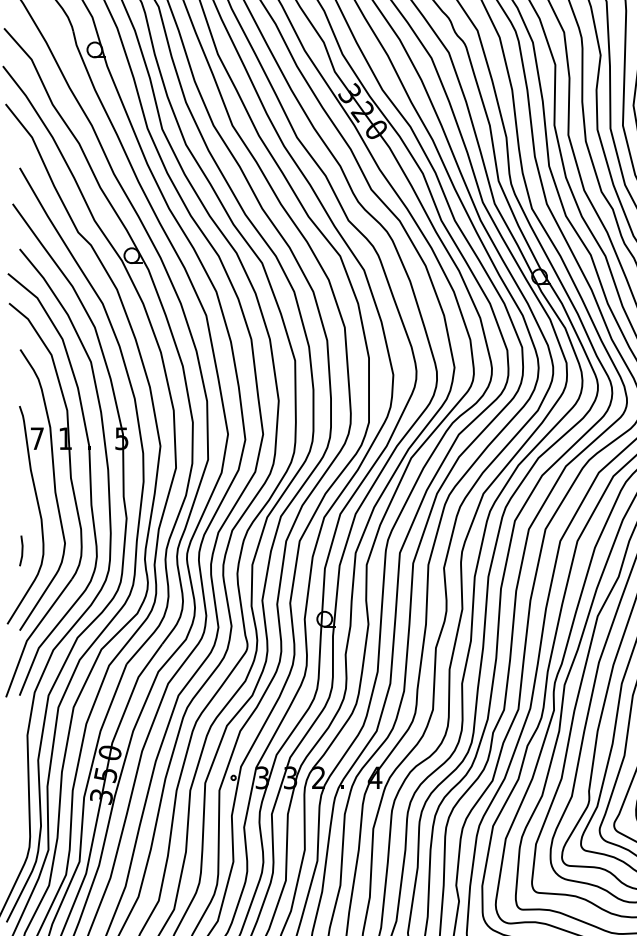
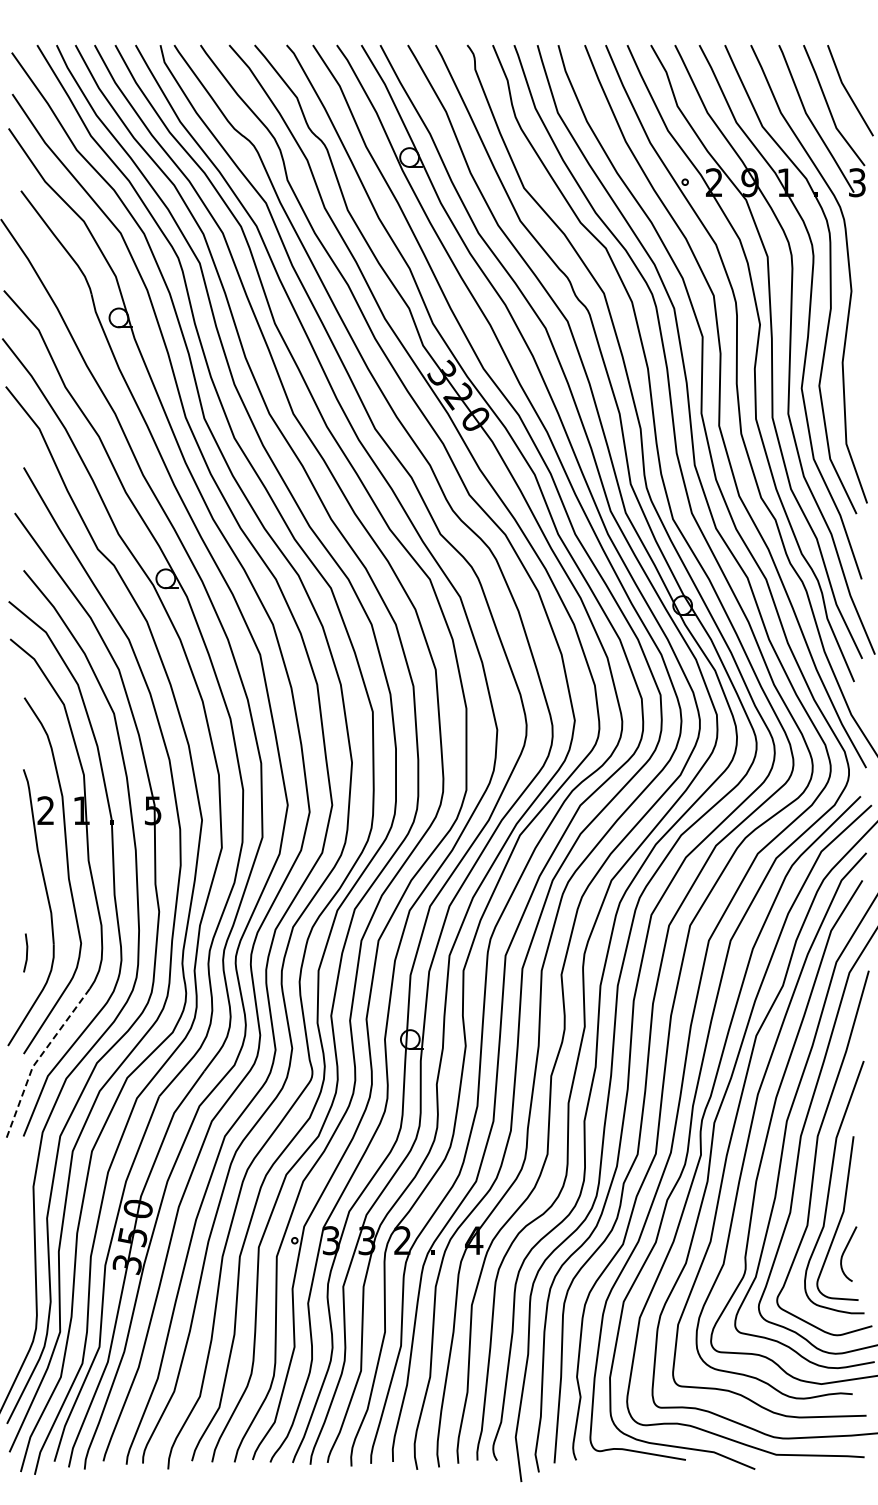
text: (36, 438) -> (45, 810), 7 -> 2
line: (31, 634) -> (38, 1059), solid -> dashed

